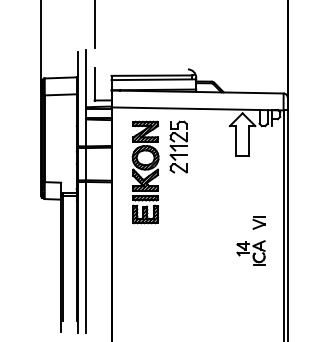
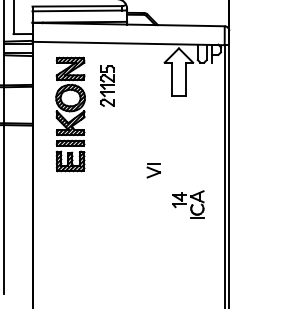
part: (178, 146) -> (107, 85), size x0.7
part: (258, 222) -> (153, 170), moved

